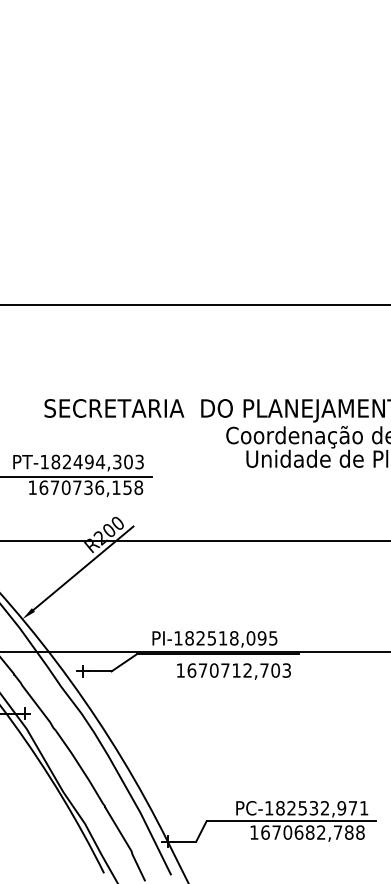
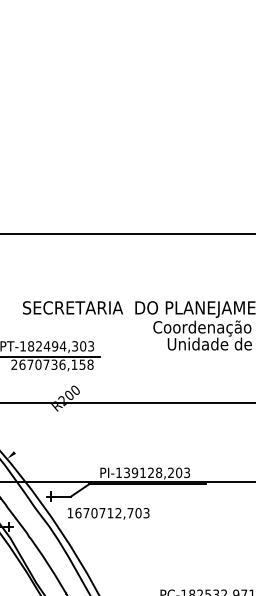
text: (32, 487) -> (14, 364), 1670736,158 -> 2670736,158
line: (83, 568) -> (50, 422), removed
text: (231, 638) -> (157, 472), PI-182518,095 -> PI-139128,203
text: (233, 671) -> (108, 513), moved

